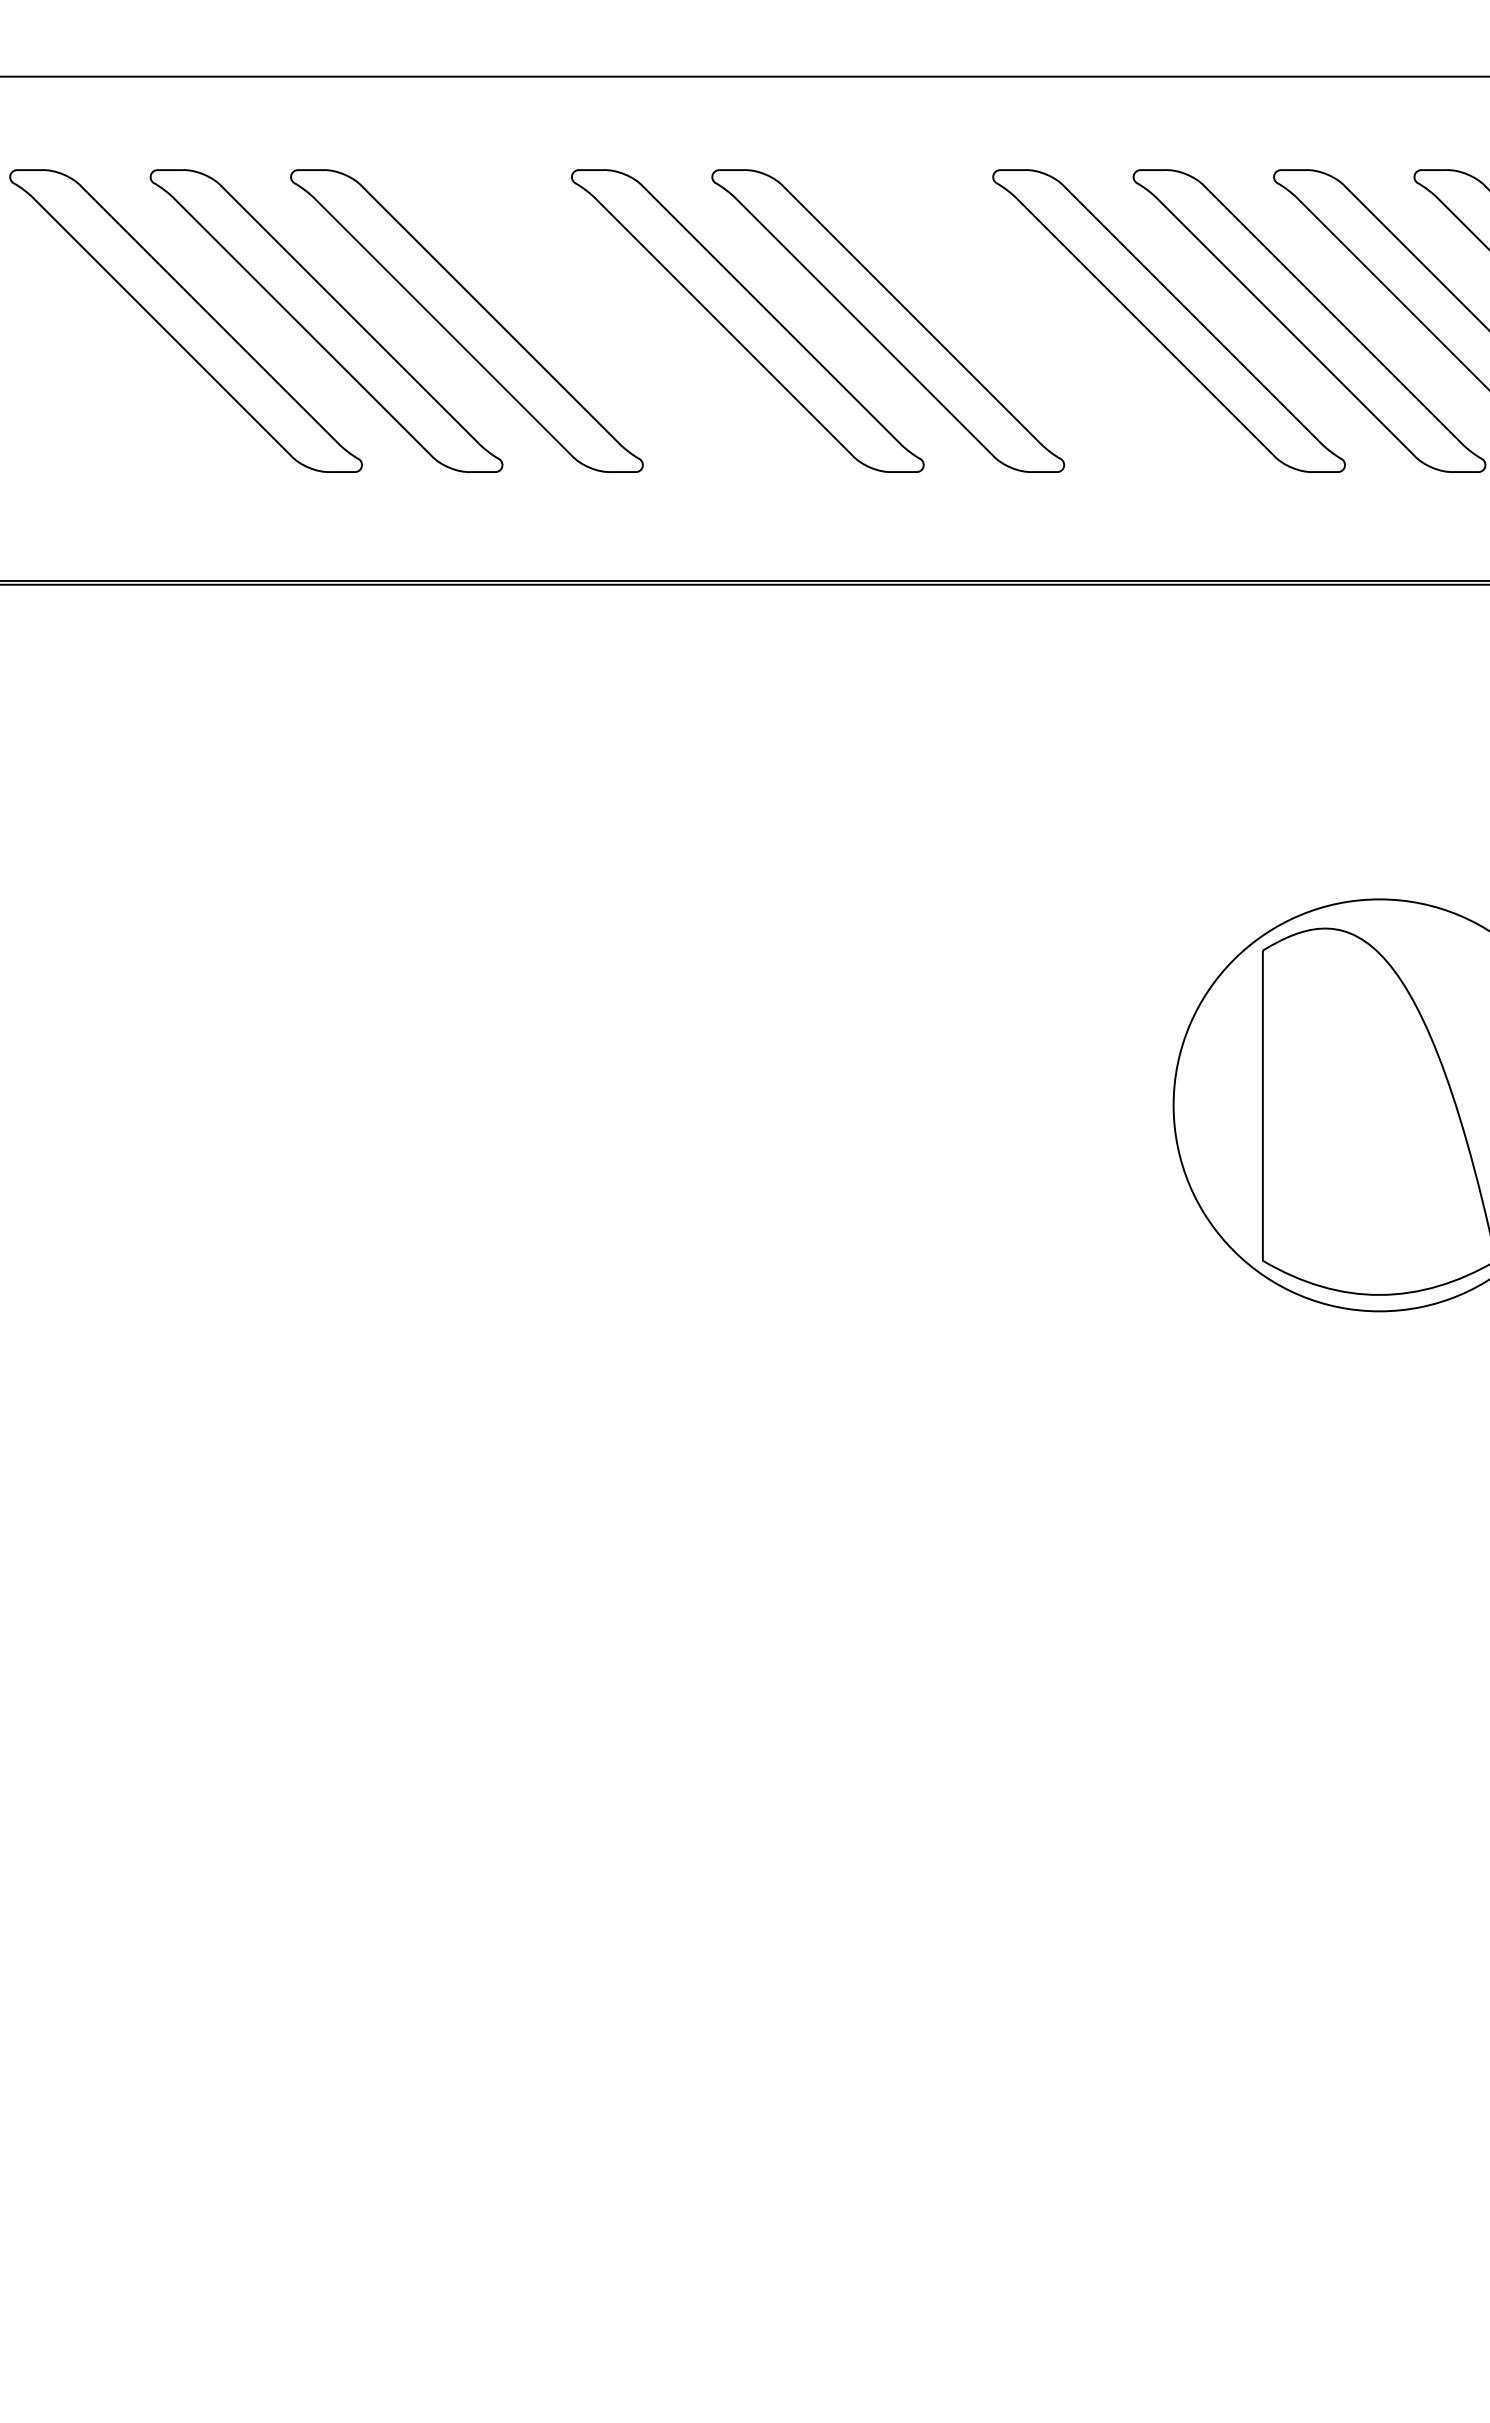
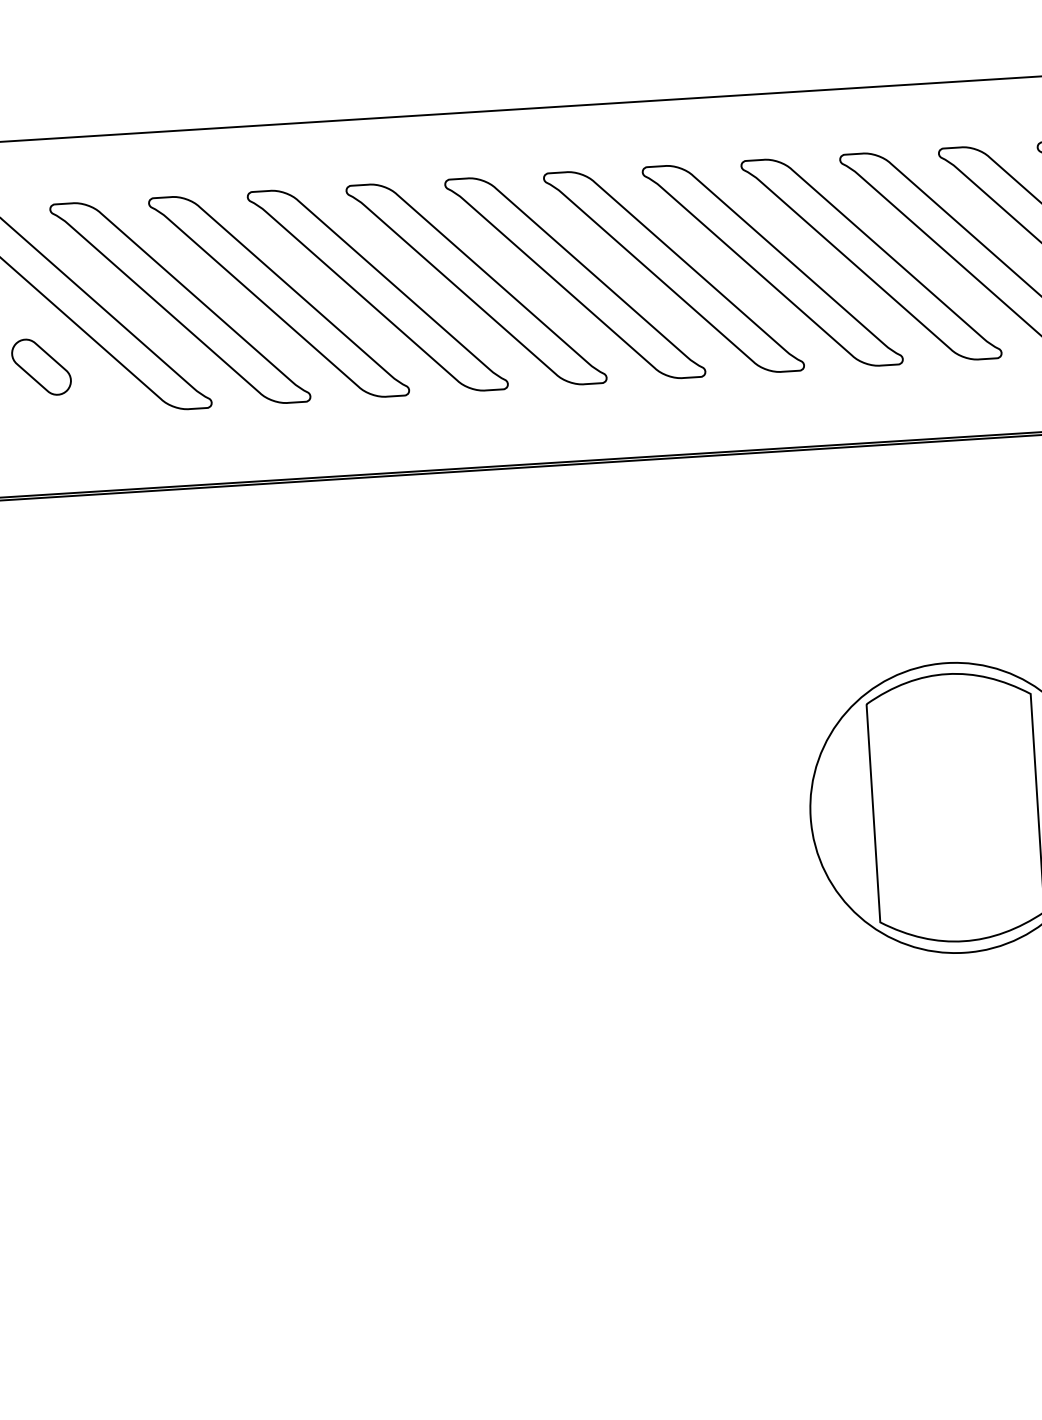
part: (607, 320) -> (377, 290), added
part: (1028, 320) -> (673, 271), added
part: (123, 399) -> (41, 367), added

